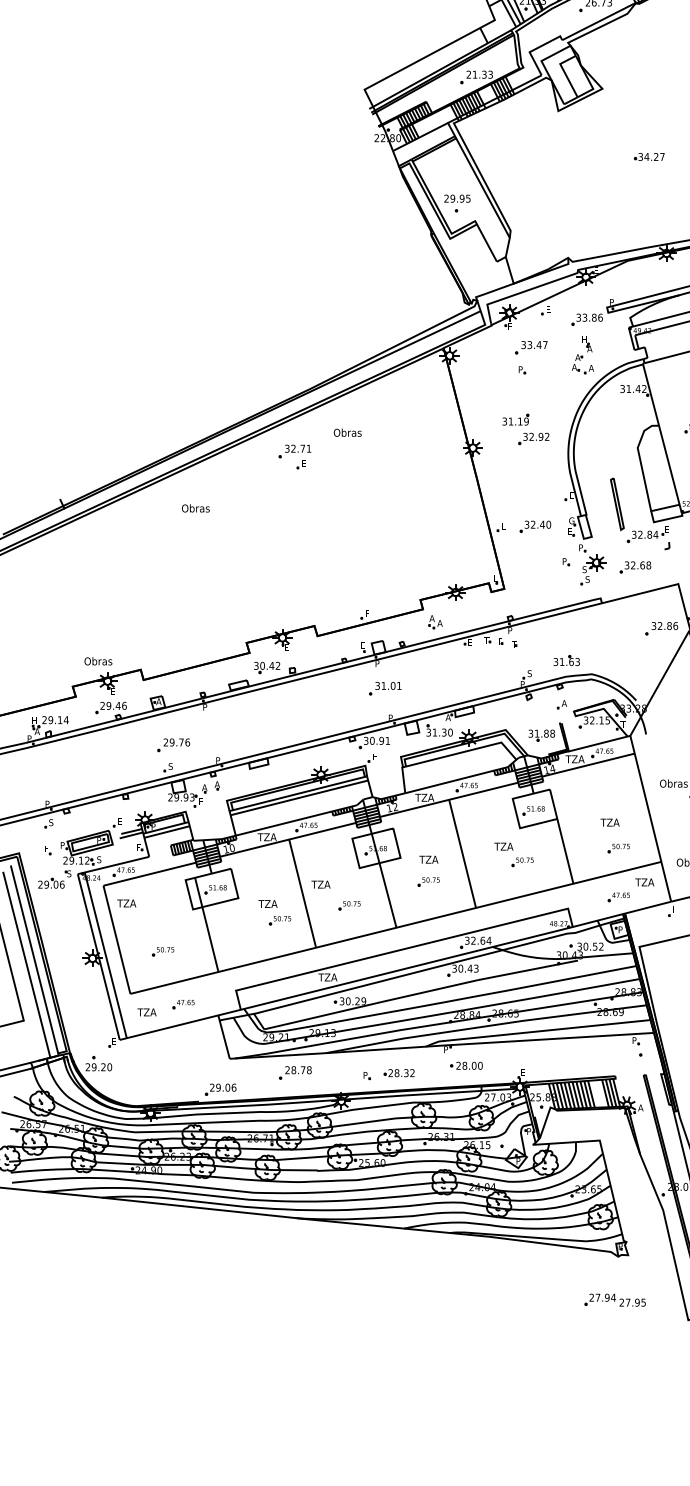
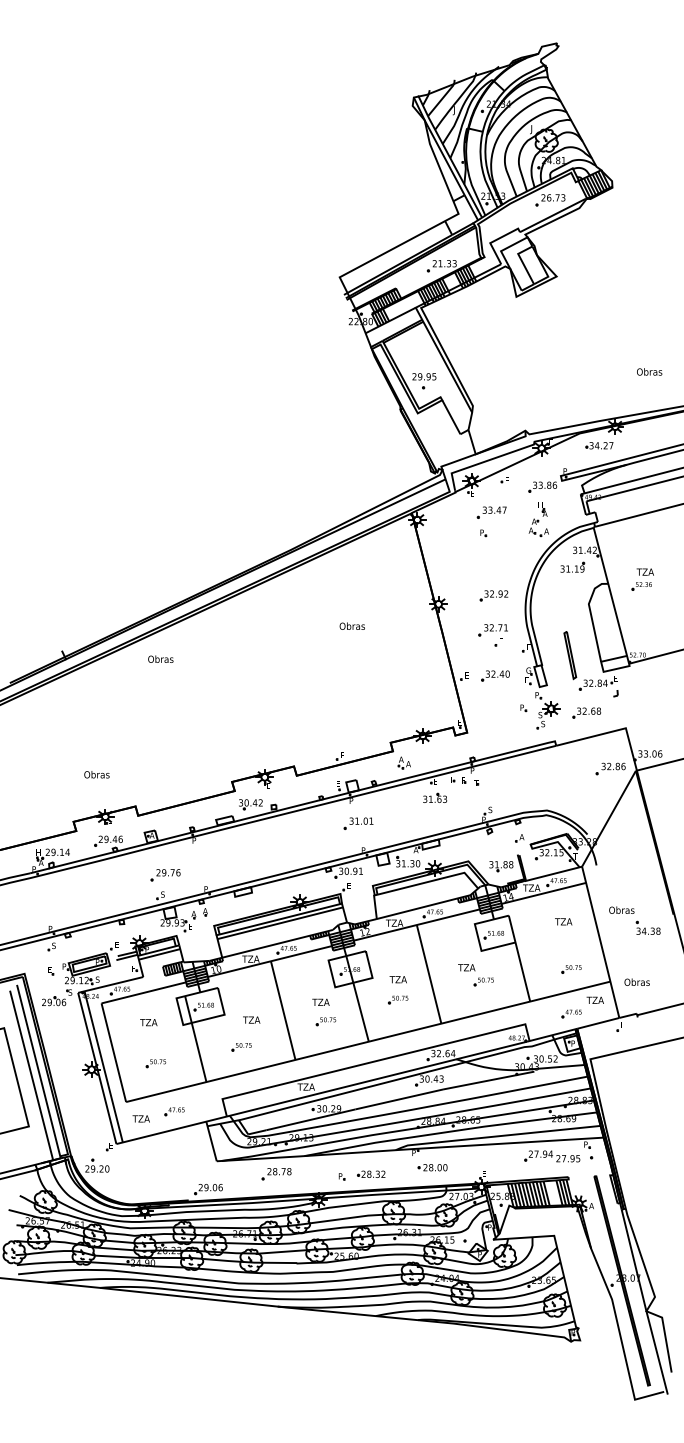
part: (649, 156) -> (599, 445), moved
part: (515, 418) -> (572, 566), moved
text: (346, 431) -> (351, 625), moved
part: (294, 457) -> (492, 635), moved
text: (195, 507) -> (160, 658), moved
part: (567, 659) -> (435, 797), moved
text: (97, 661) -> (96, 774), moved
text: (609, 822) -> (563, 921), moved
text: (320, 883) -> (320, 1001), moved
text: (126, 903) -> (148, 1022), moved
part: (279, 920) -> (241, 1047), moved
part: (615, 1300) -> (552, 1156), moved

